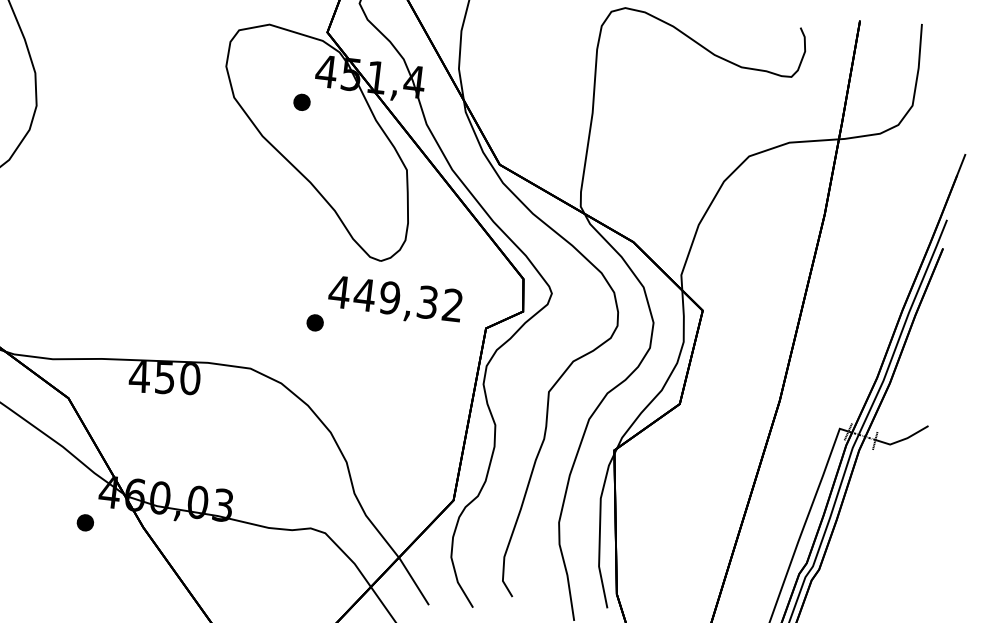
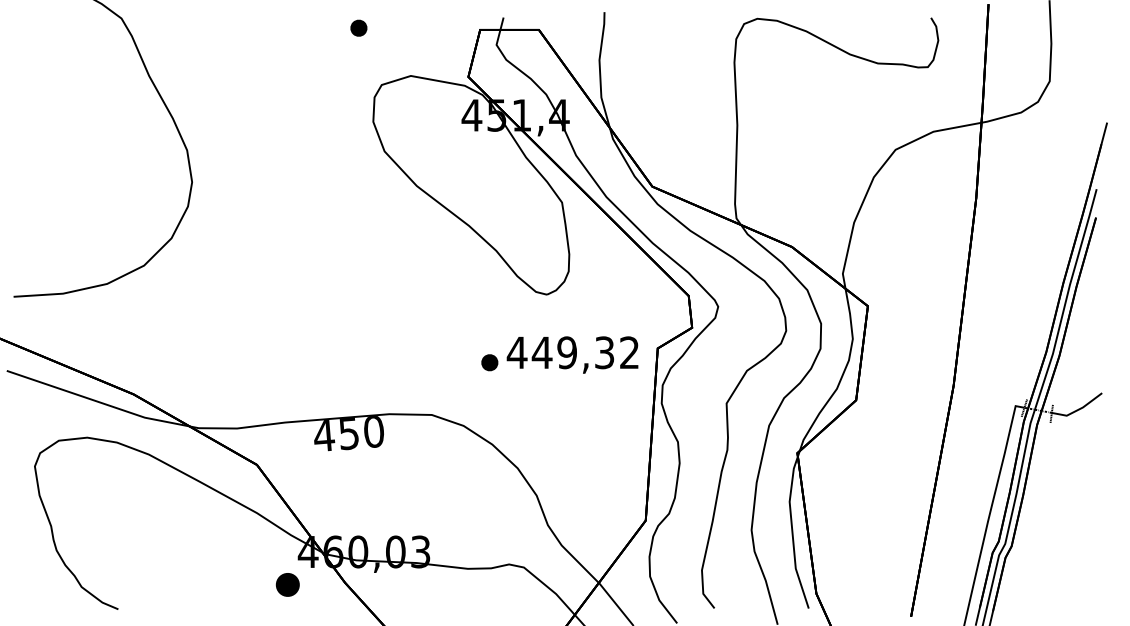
part: (301, 102) -> (451, 148), removed
text: (395, 300) -> (572, 354), moved
part: (85, 522) -> (287, 584), size x1.4

